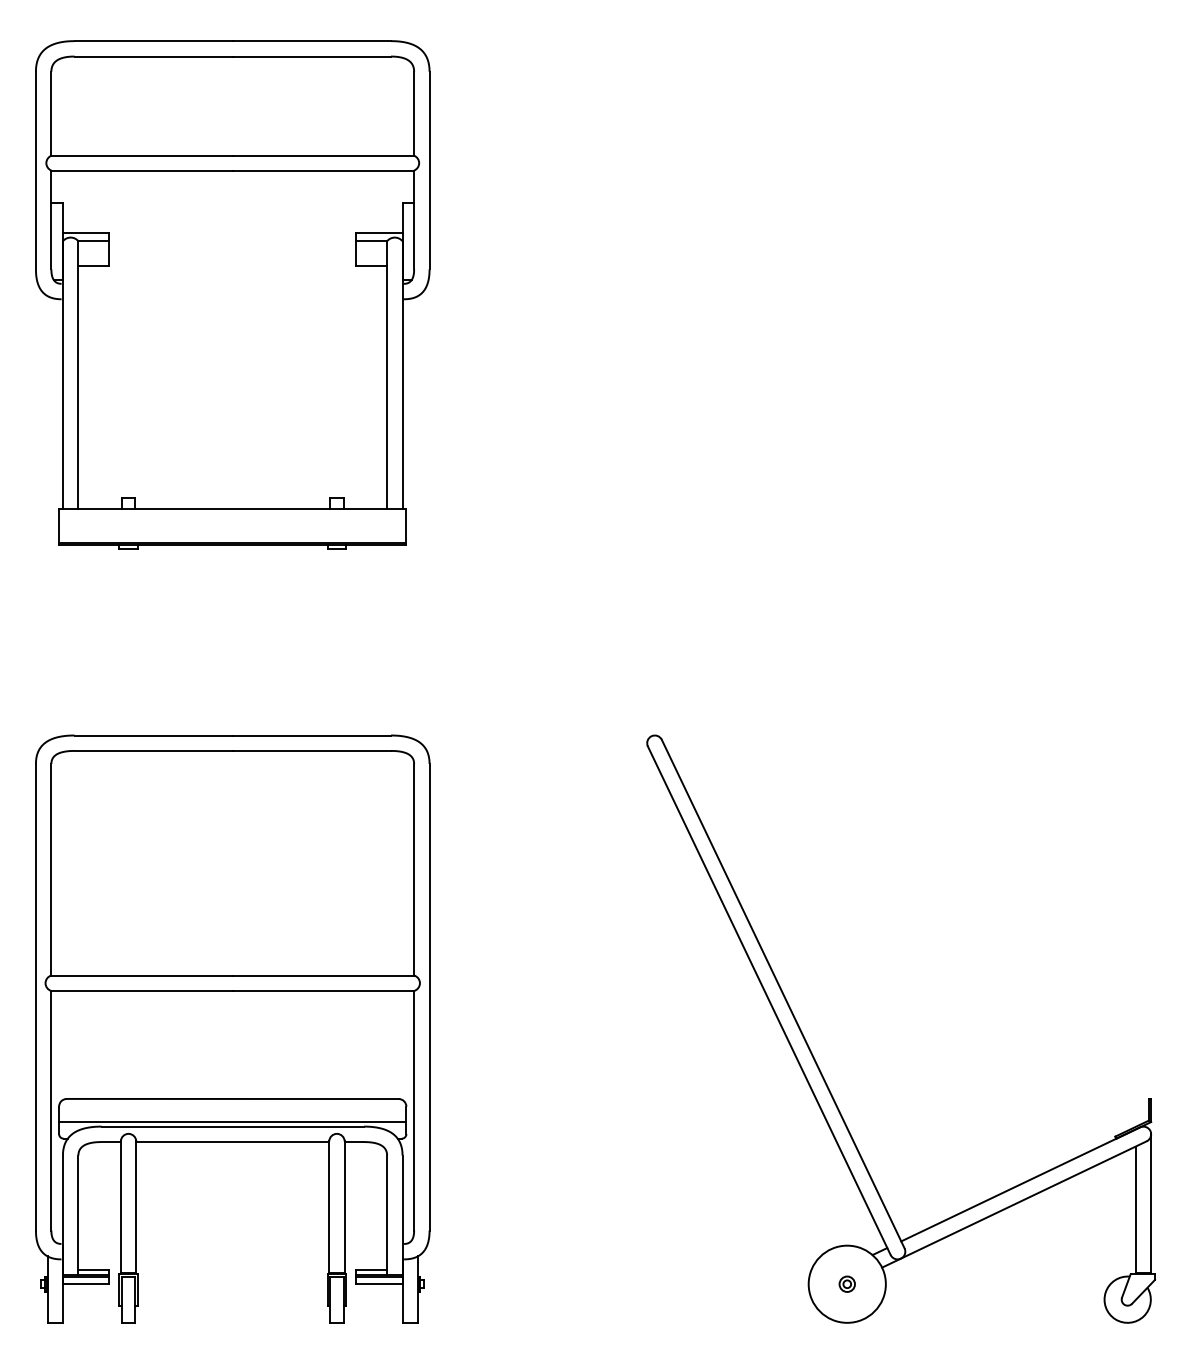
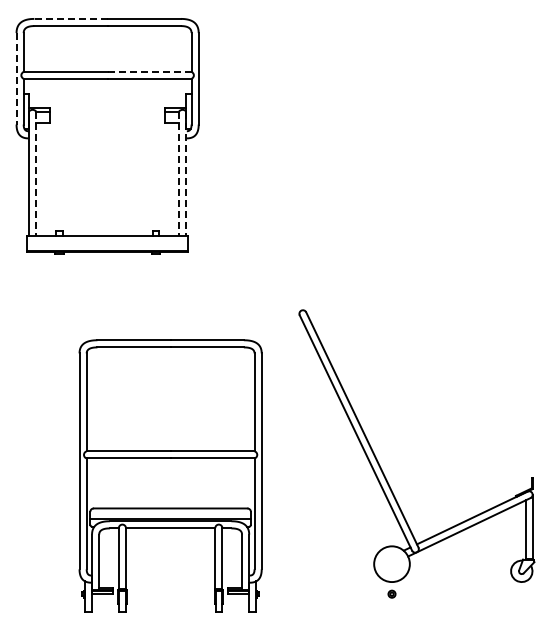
line: (154, 40) -> (71, 18), solid -> dashed
line: (323, 154) -> (149, 71), solid -> dashed
line: (35, 169) -> (16, 78), solid -> dashed
line: (79, 377) -> (36, 174), solid -> dashed
line: (388, 377) -> (179, 174), solid -> dashed
line: (403, 377) -> (186, 174), solid -> dashed
part: (232, 1027) -> (170, 475), moved
part: (820, 1066) -> (379, 463), moved

